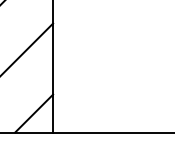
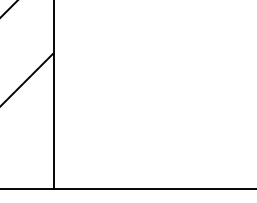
line: (33, 113) -> (29, 165), removed

